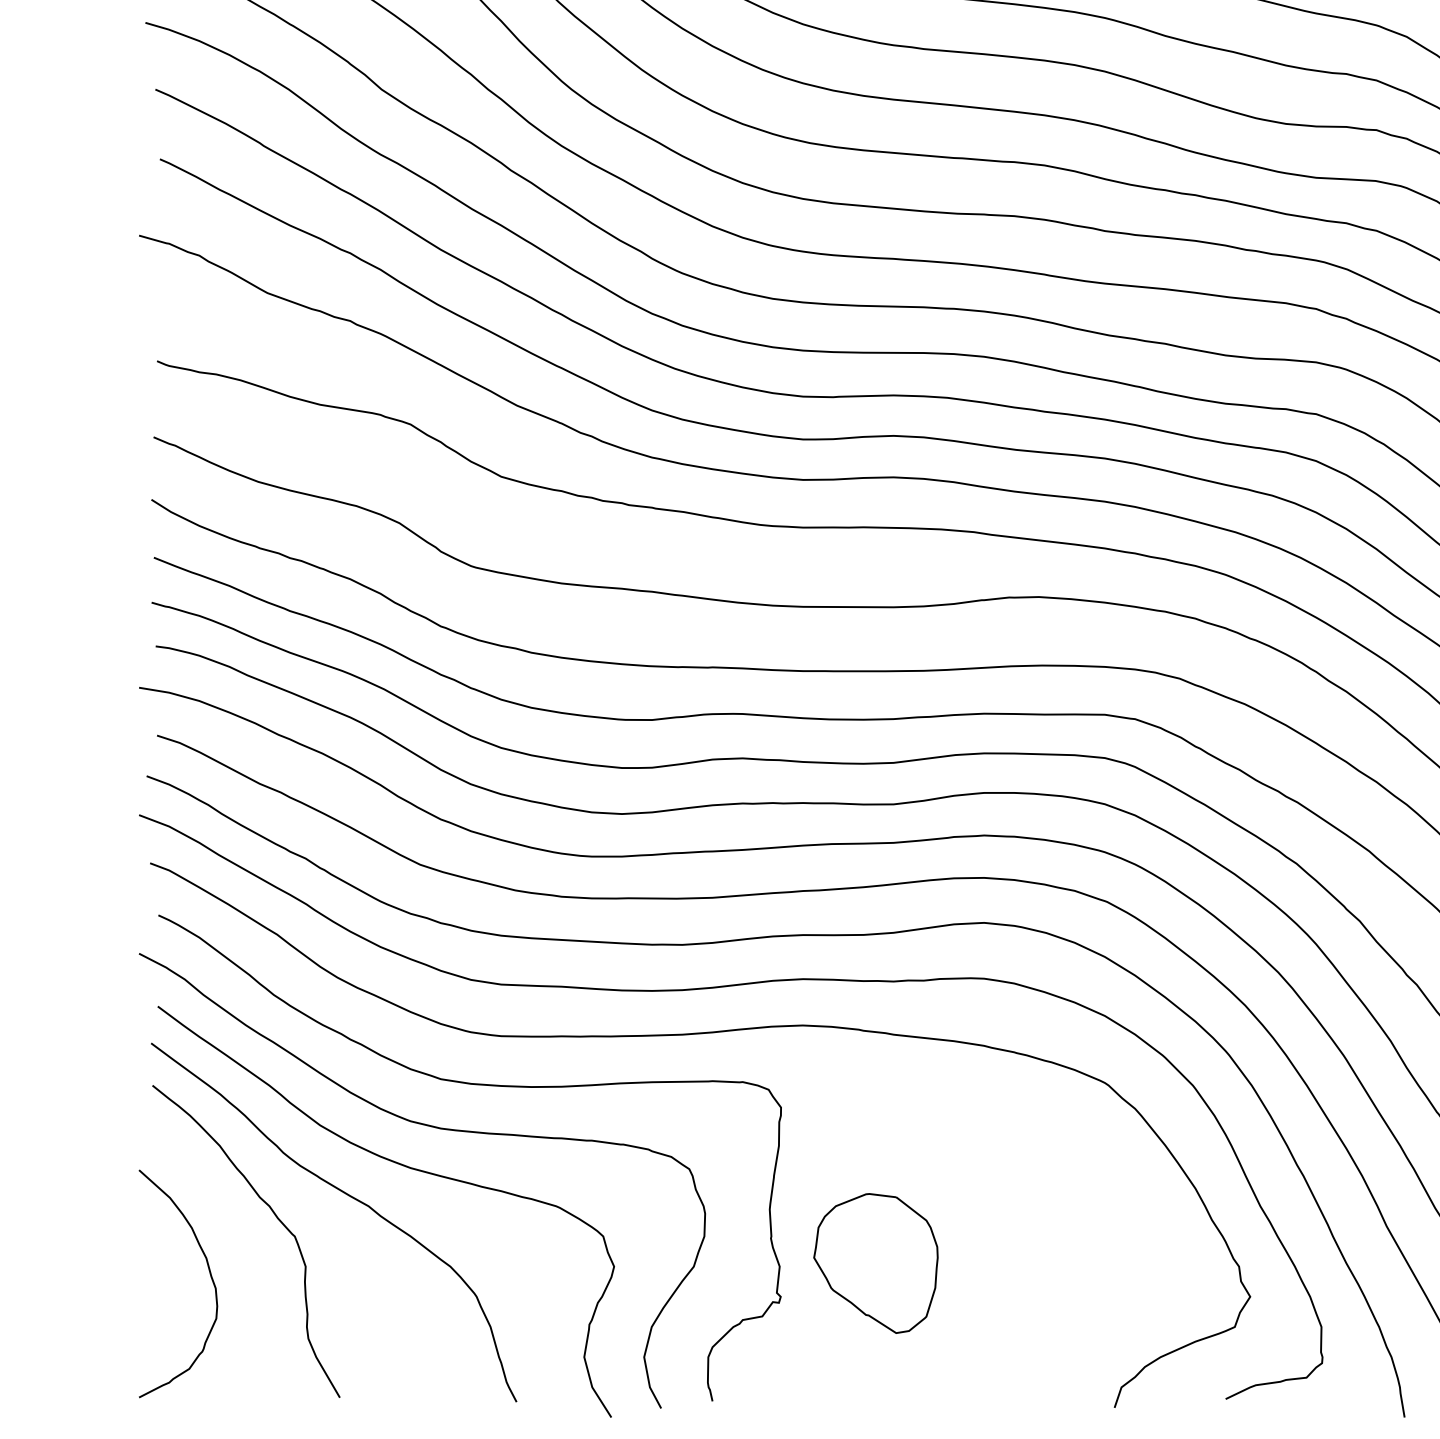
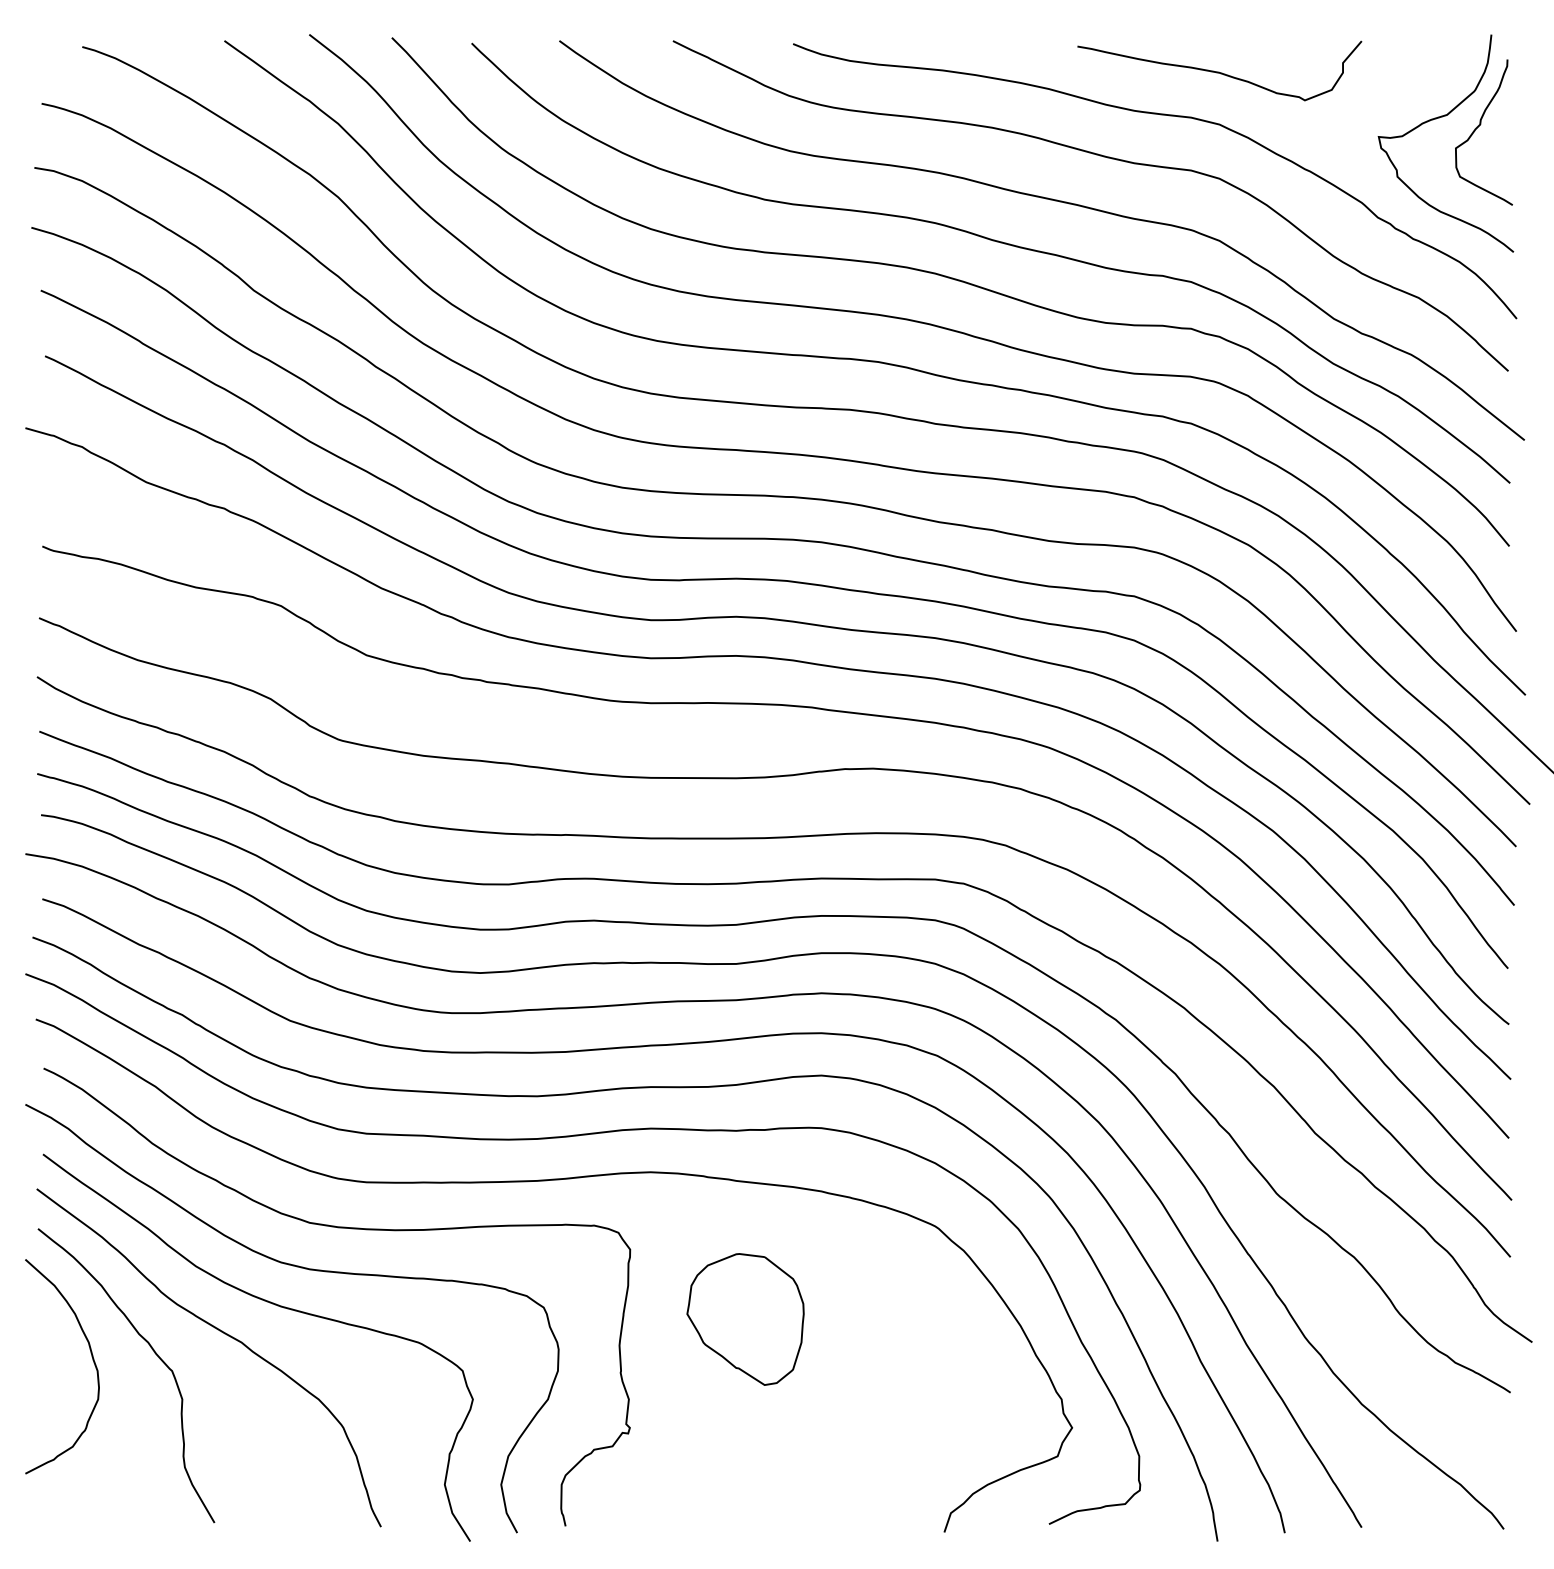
part: (875, 1263) -> (745, 1319), moved
curve: (210, 1277) -> (92, 1360), moved

